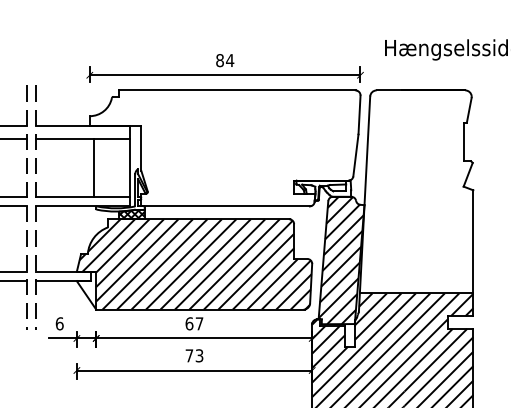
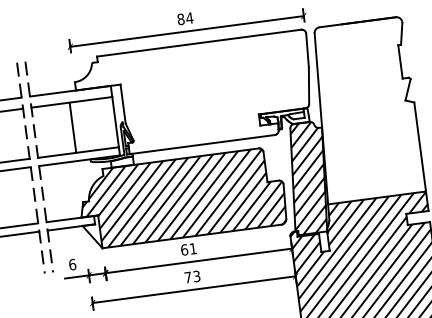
line: (93, 167) -> (72, 127), moved
hatch: (131, 214) -> (122, 162), removed
text: (199, 323) -> (193, 248), 67 -> 61

